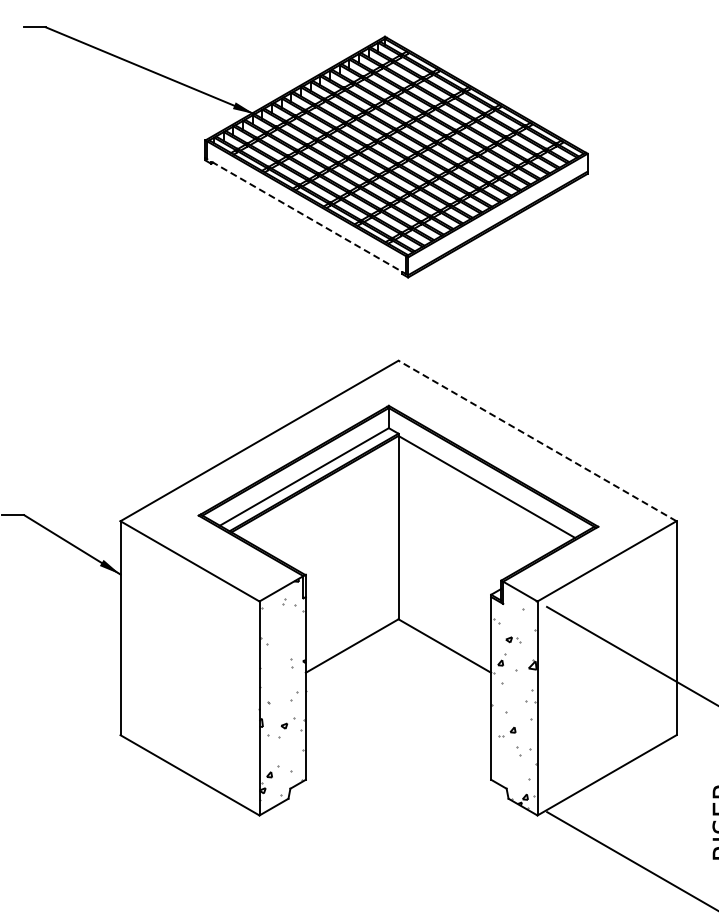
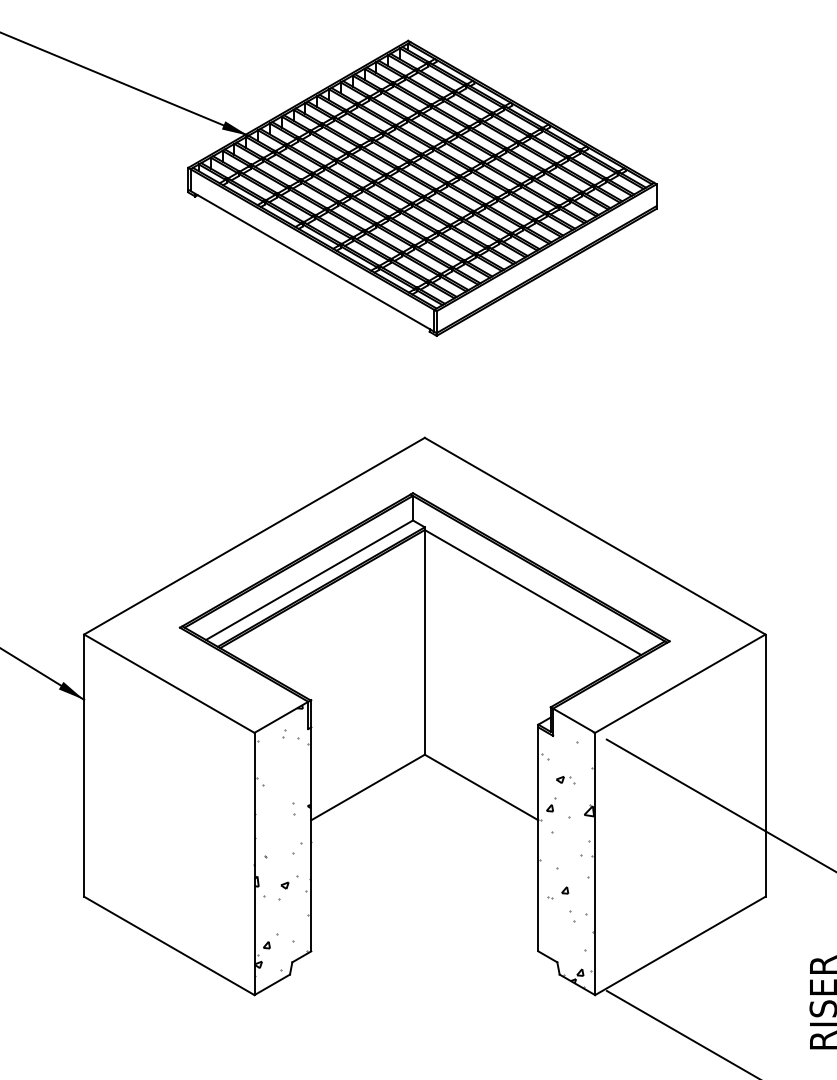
line: (306, 216) -> (312, 261), dashed -> solid
line: (537, 440) -> (595, 535), dashed -> solid

